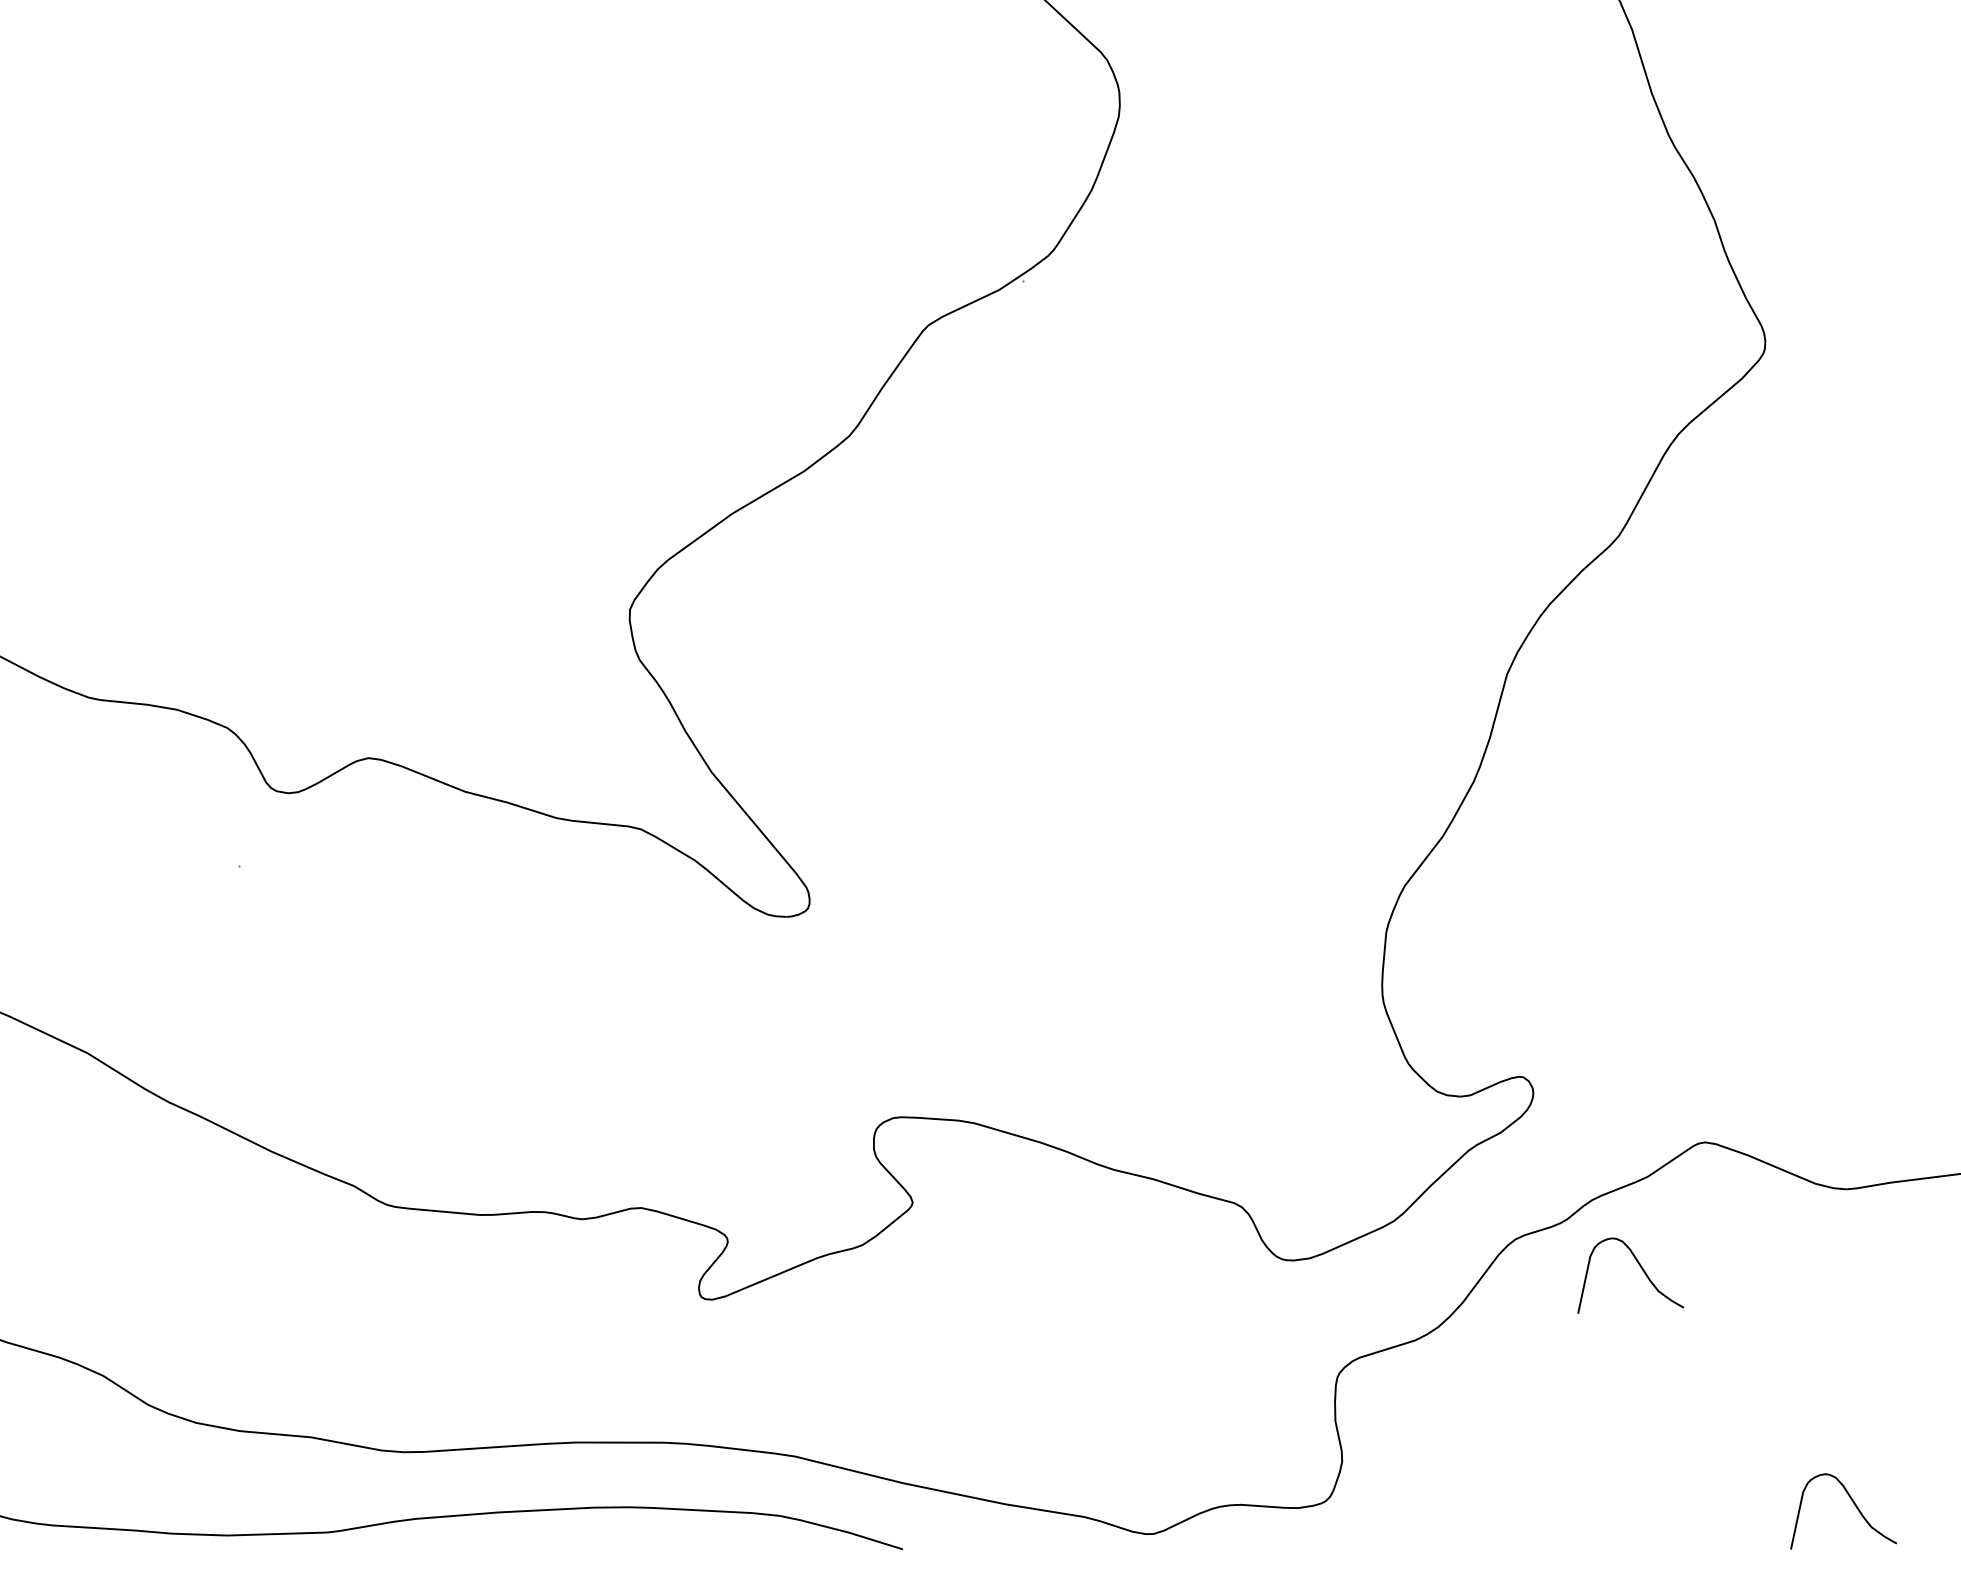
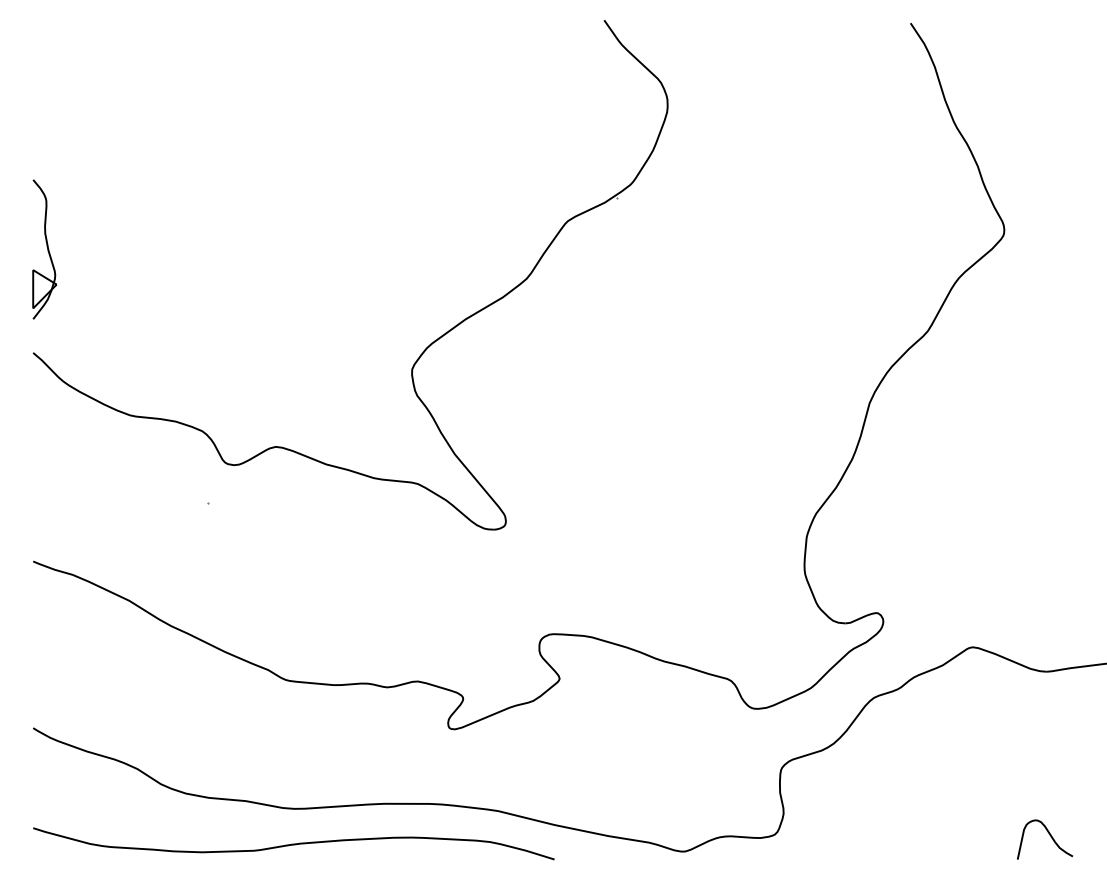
curve: (1639, 1267) -> (938, 712), removed

